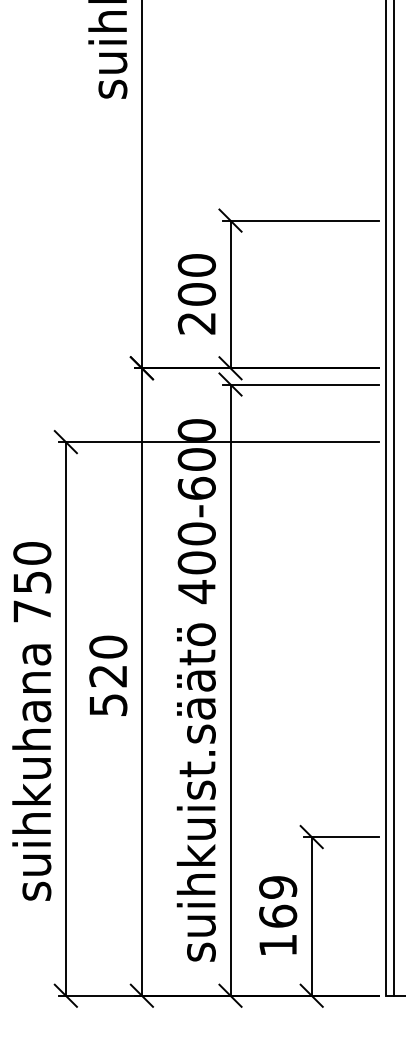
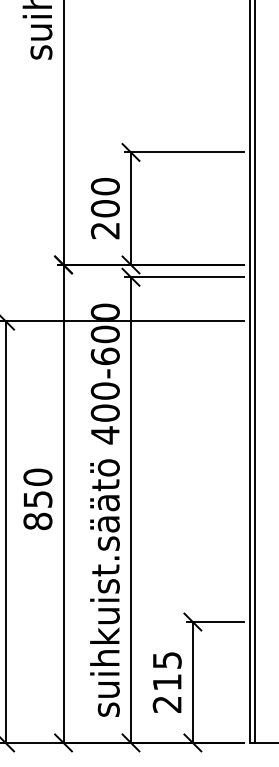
text: (108, 690) -> (38, 510), 520 -> 850
text: (278, 916) -> (167, 682), 169 -> 215

